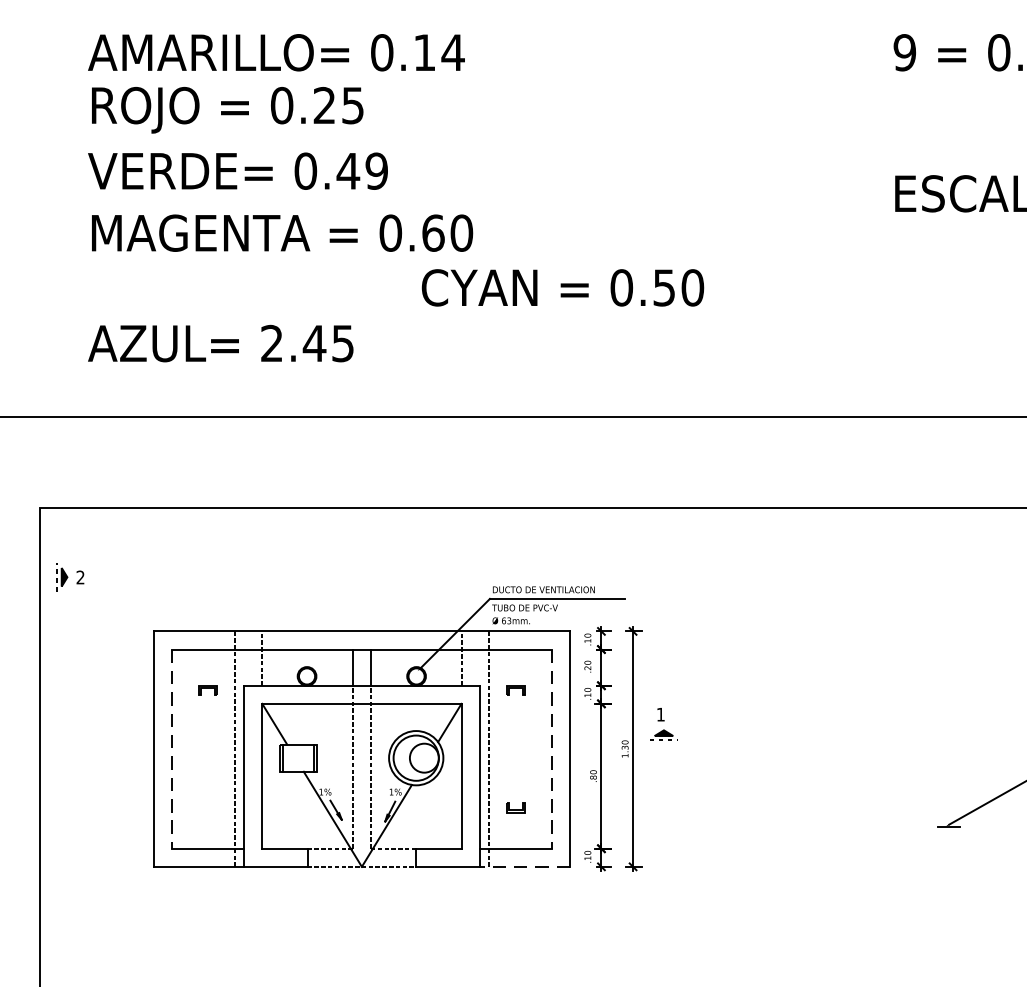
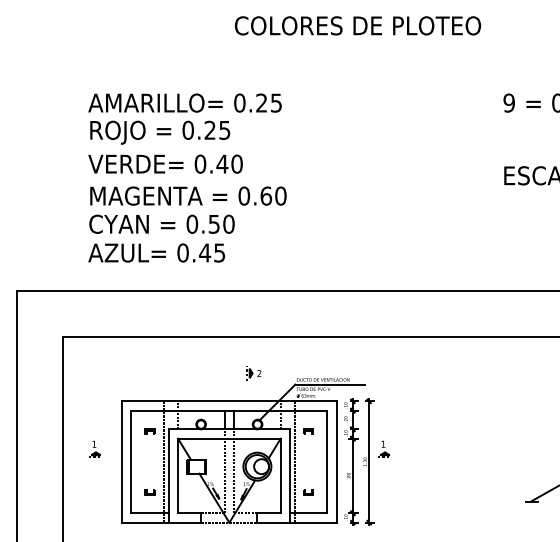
text: (439, 51) -> (269, 102), 0.14 -> 0.25
text: (375, 169) -> (236, 163), 0.49 -> 0.40
text: (561, 286) -> (161, 223), moved
text: (270, 342) -> (182, 252), 2.45 -> 0.45
part: (69, 577) -> (253, 373), moved
part: (100, 722) -> (94, 448), added
line: (171, 750) -> (131, 462), dashed -> solid
line: (552, 750) -> (327, 462), dashed -> solid
part: (206, 808) -> (149, 492), added
line: (523, 866) -> (312, 522), dashed -> solid

